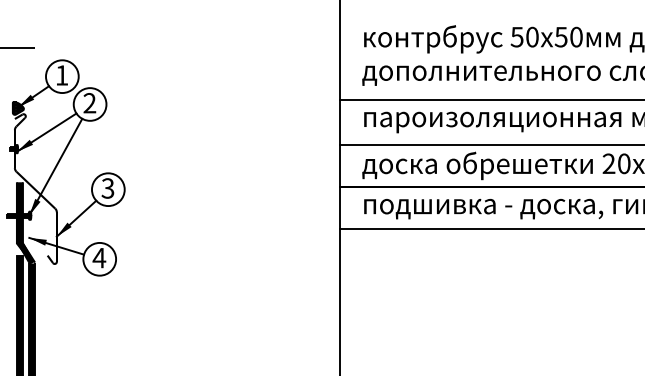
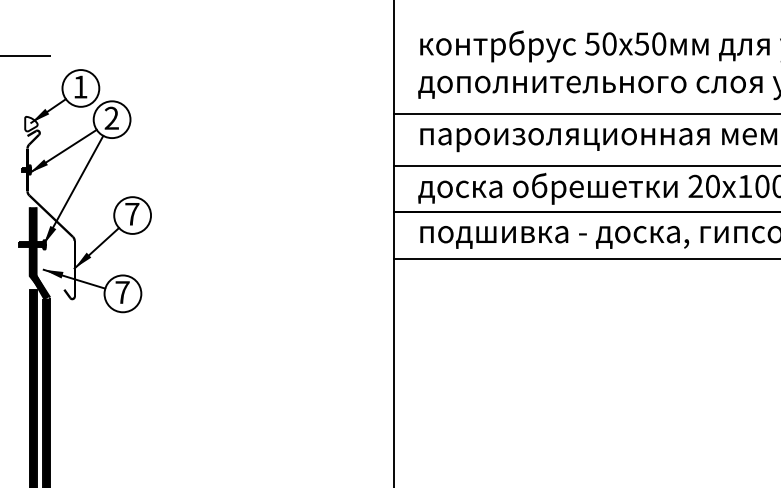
hatch: (18, 107) -> (31, 123), removed
text: (108, 187) -> (132, 213), 3 -> 7
text: (99, 258) -> (122, 292), 4 -> 7

